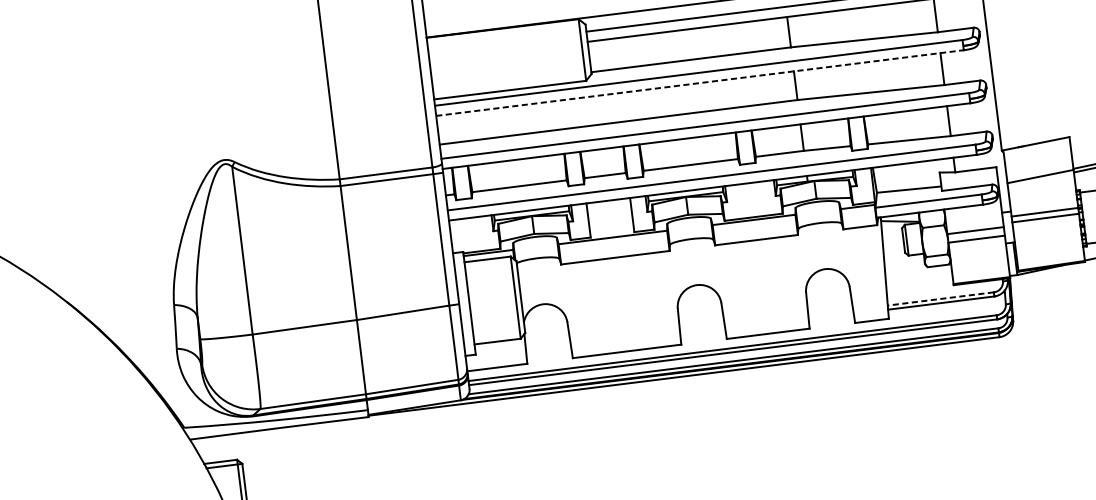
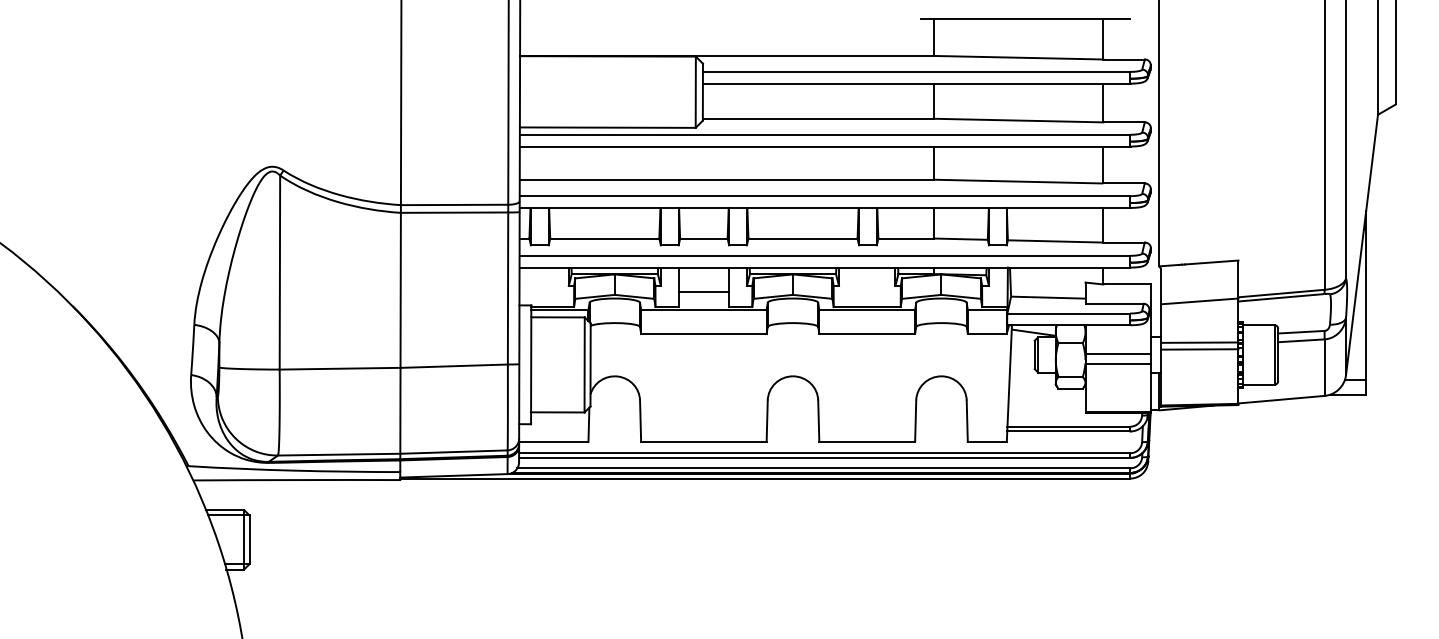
line: (700, 82) -> (825, 146), dashed -> solid
line: (610, 221) -> (703, 291), added
line: (940, 298) -> (1068, 426), dashed -> solid

